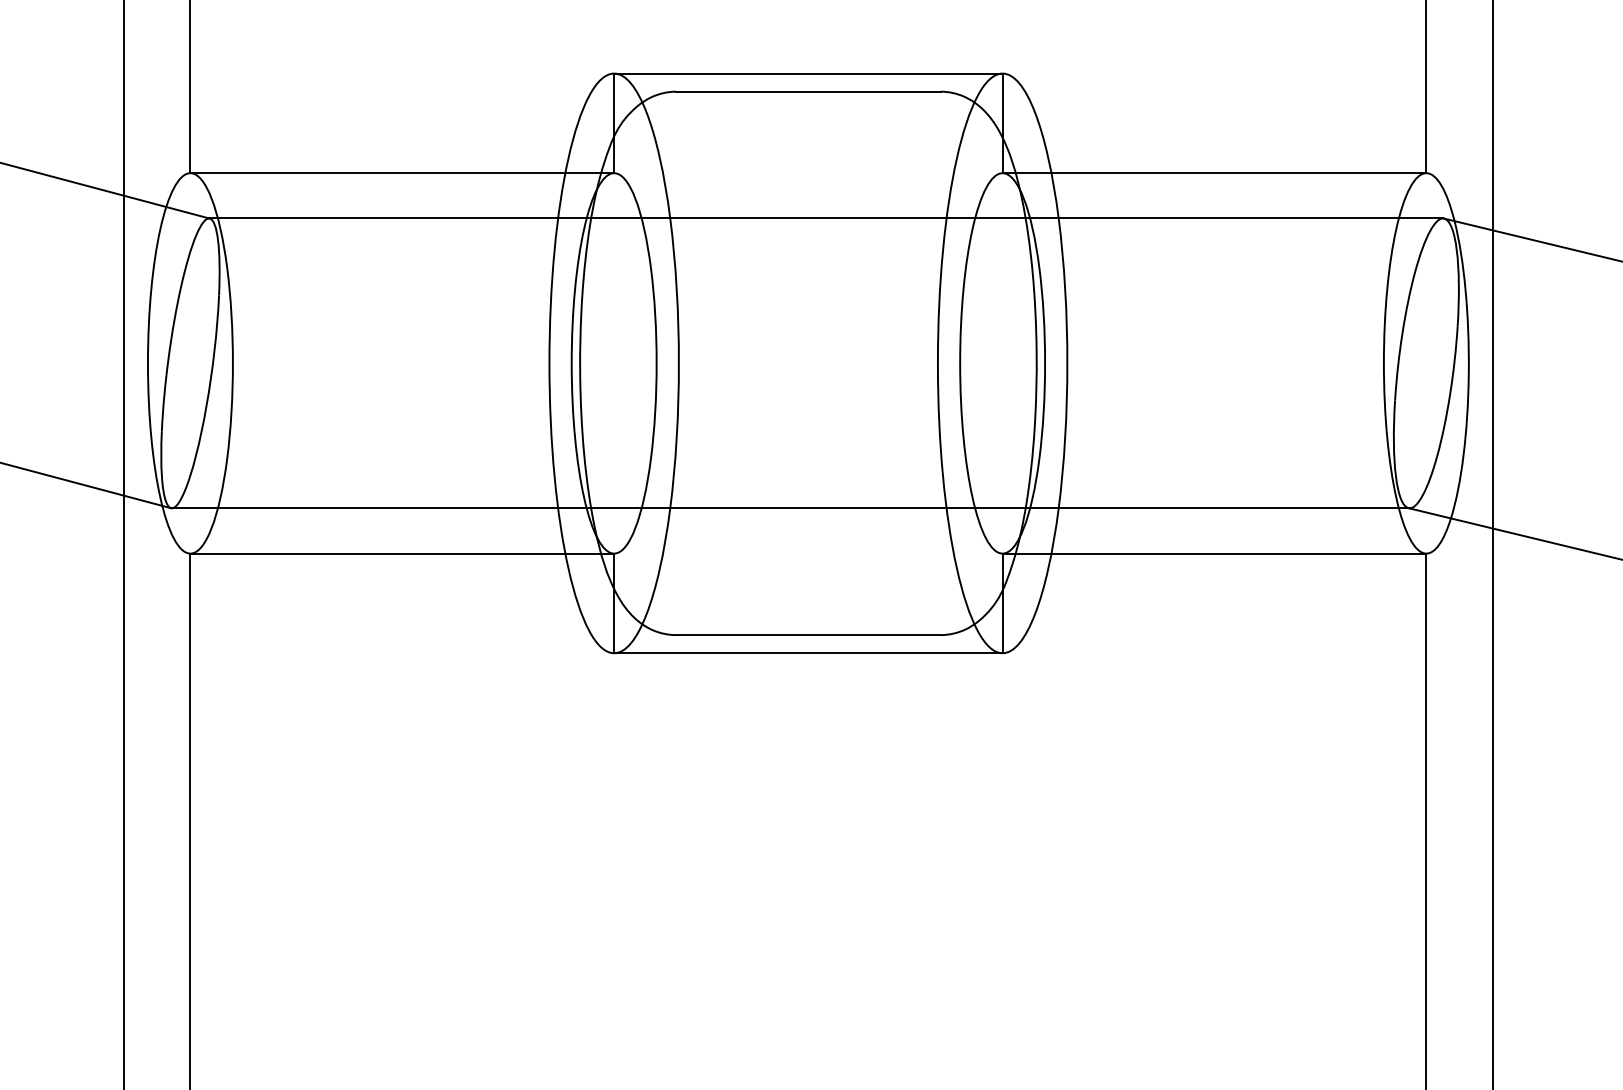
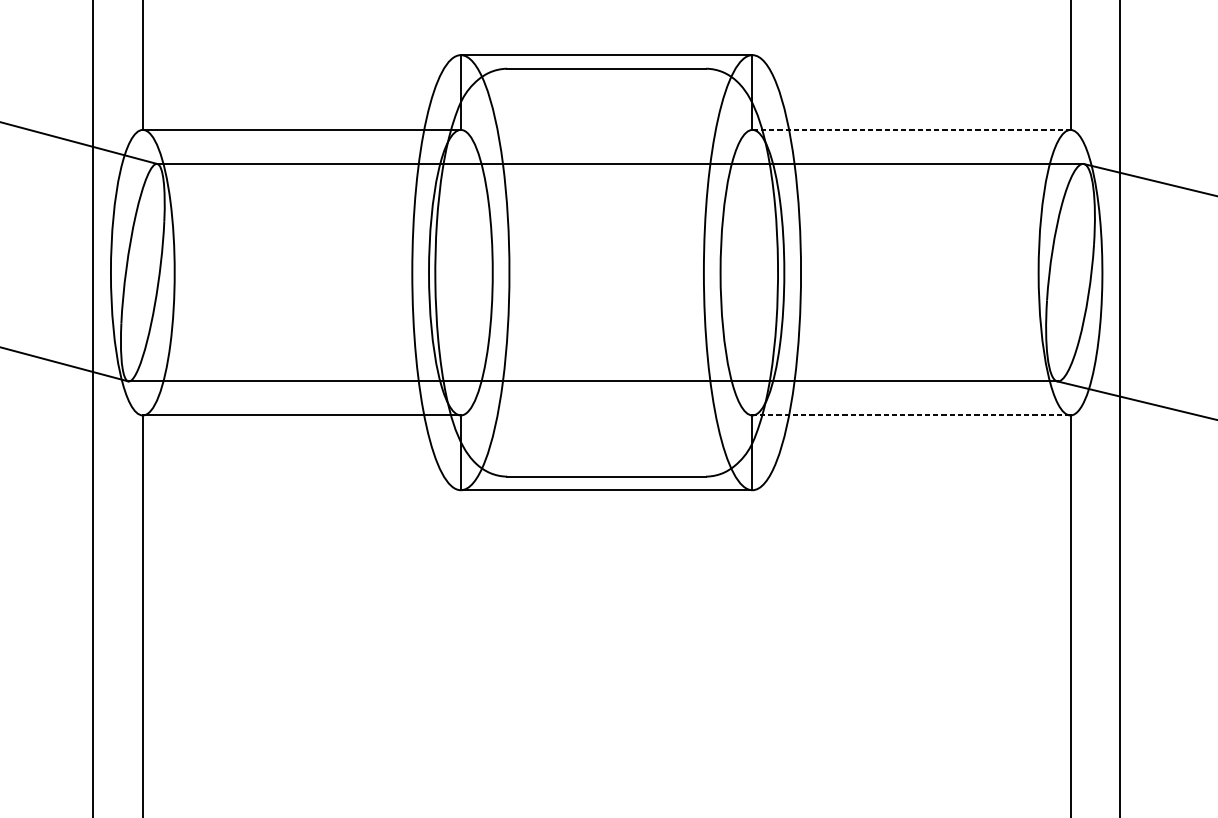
line: (1214, 173) -> (911, 130), solid -> dashed
line: (1214, 553) -> (911, 415), solid -> dashed

